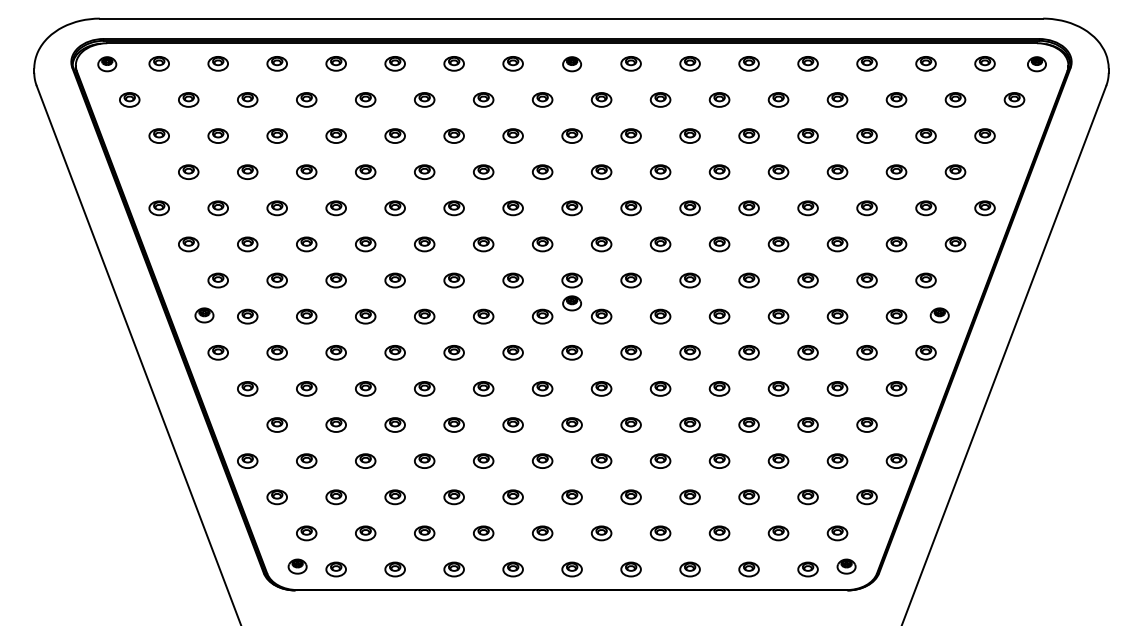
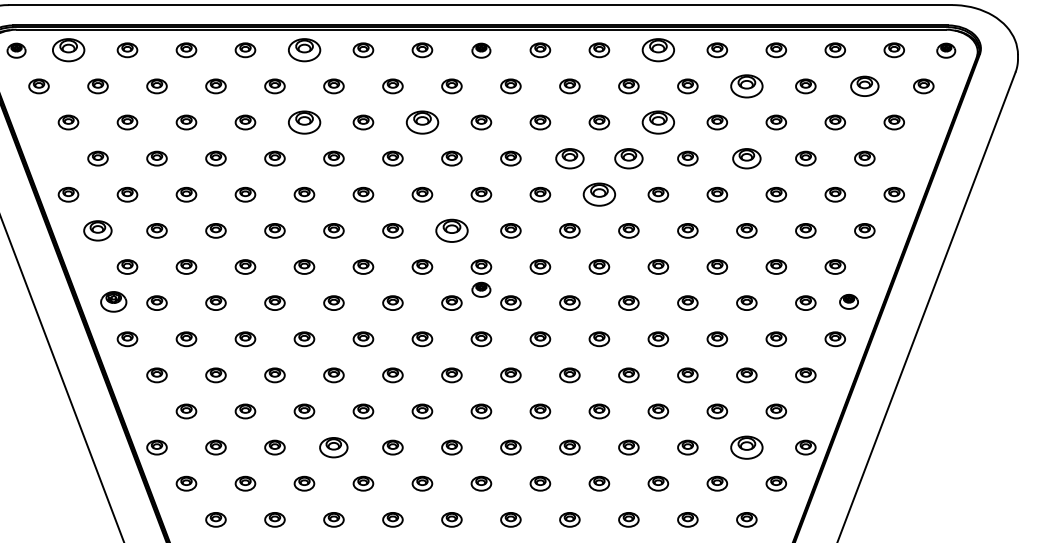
part: (158, 63) -> (67, 49), size x1.6
part: (394, 63) -> (303, 49), size x1.6
part: (748, 63) -> (657, 49), size x1.6
part: (837, 99) -> (746, 85), size x1.6
part: (955, 99) -> (864, 85), size x1.4
part: (394, 135) -> (303, 121), size x1.6
part: (512, 135) -> (421, 121), size x1.6
part: (748, 135) -> (657, 121), size x1.6
part: (660, 171) -> (569, 157), size x1.4
part: (719, 171) -> (628, 157), size x1.4
part: (837, 171) -> (746, 157), size x1.4
part: (689, 208) -> (598, 194), size x1.6
part: (188, 244) -> (97, 230), size x1.4
part: (542, 244) -> (451, 230), size x1.6
part: (204, 315) -> (113, 301), size x1.4
part: (424, 460) -> (333, 446), size x1.4
part: (837, 460) -> (746, 446), size x1.6

